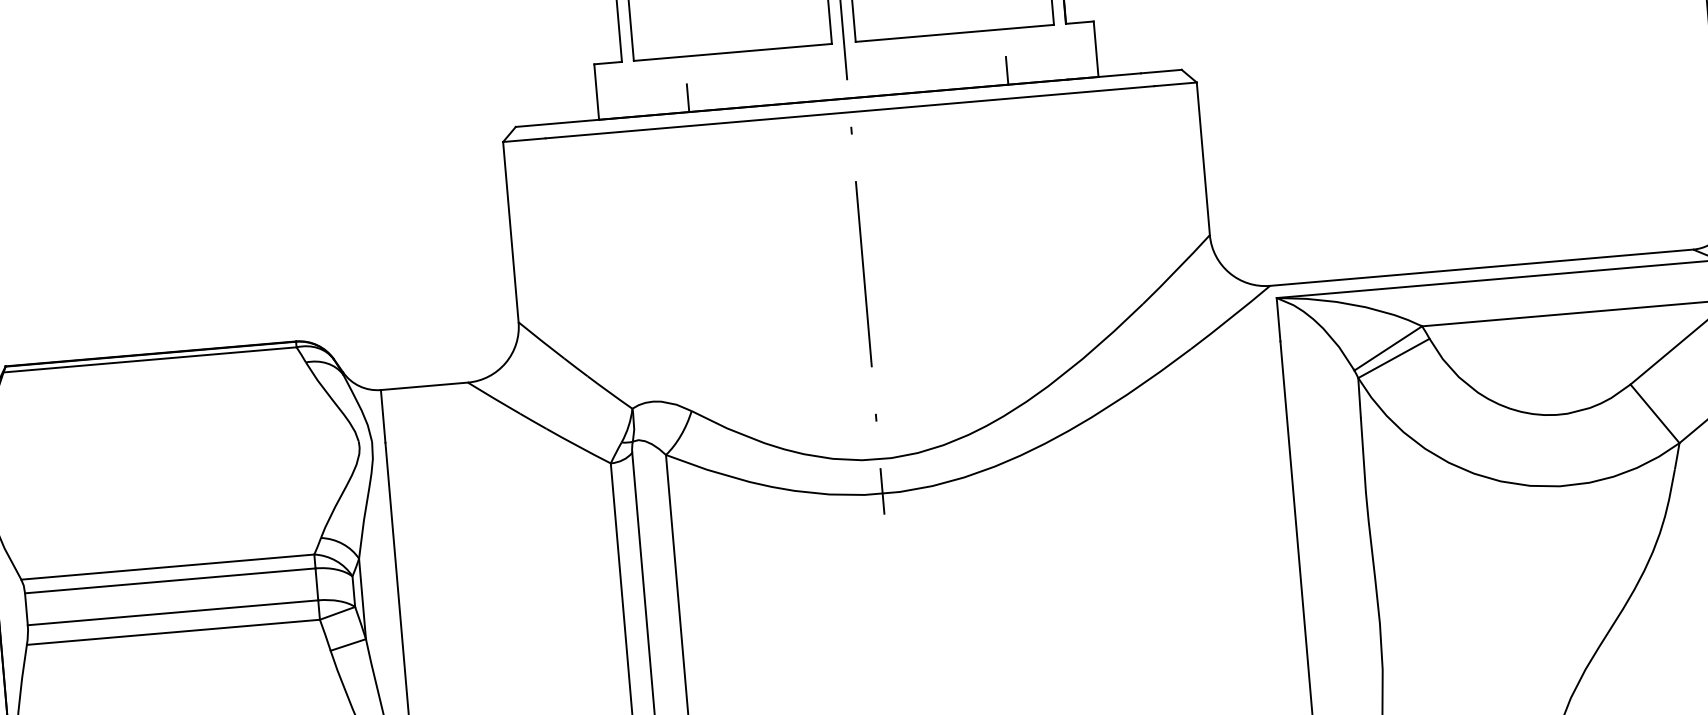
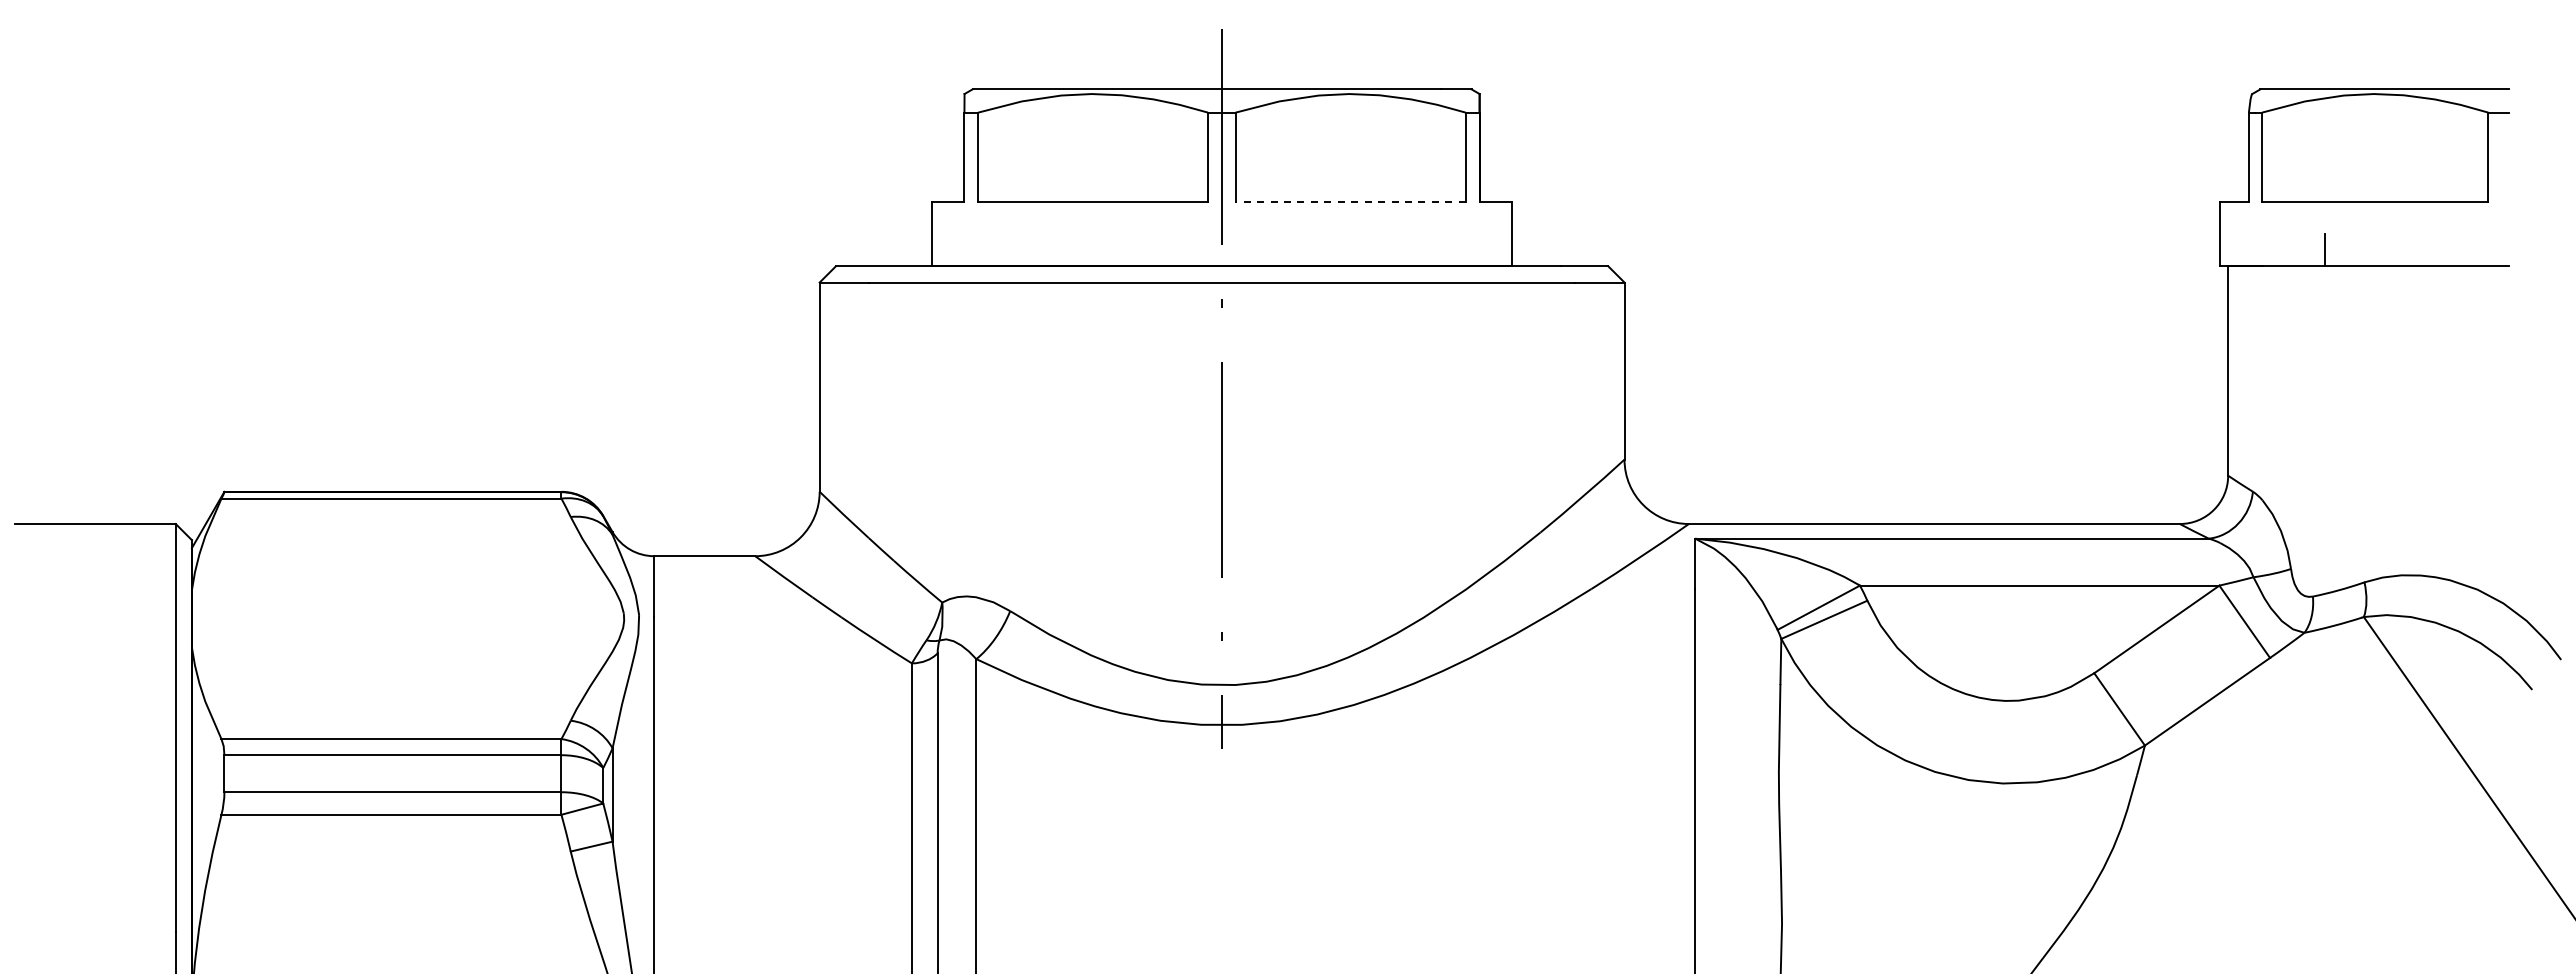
line: (954, 33) -> (1350, 202), solid -> dashed
line: (1007, 70) -> (1407, 250), removed
line: (687, 98) -> (1036, 250), removed

